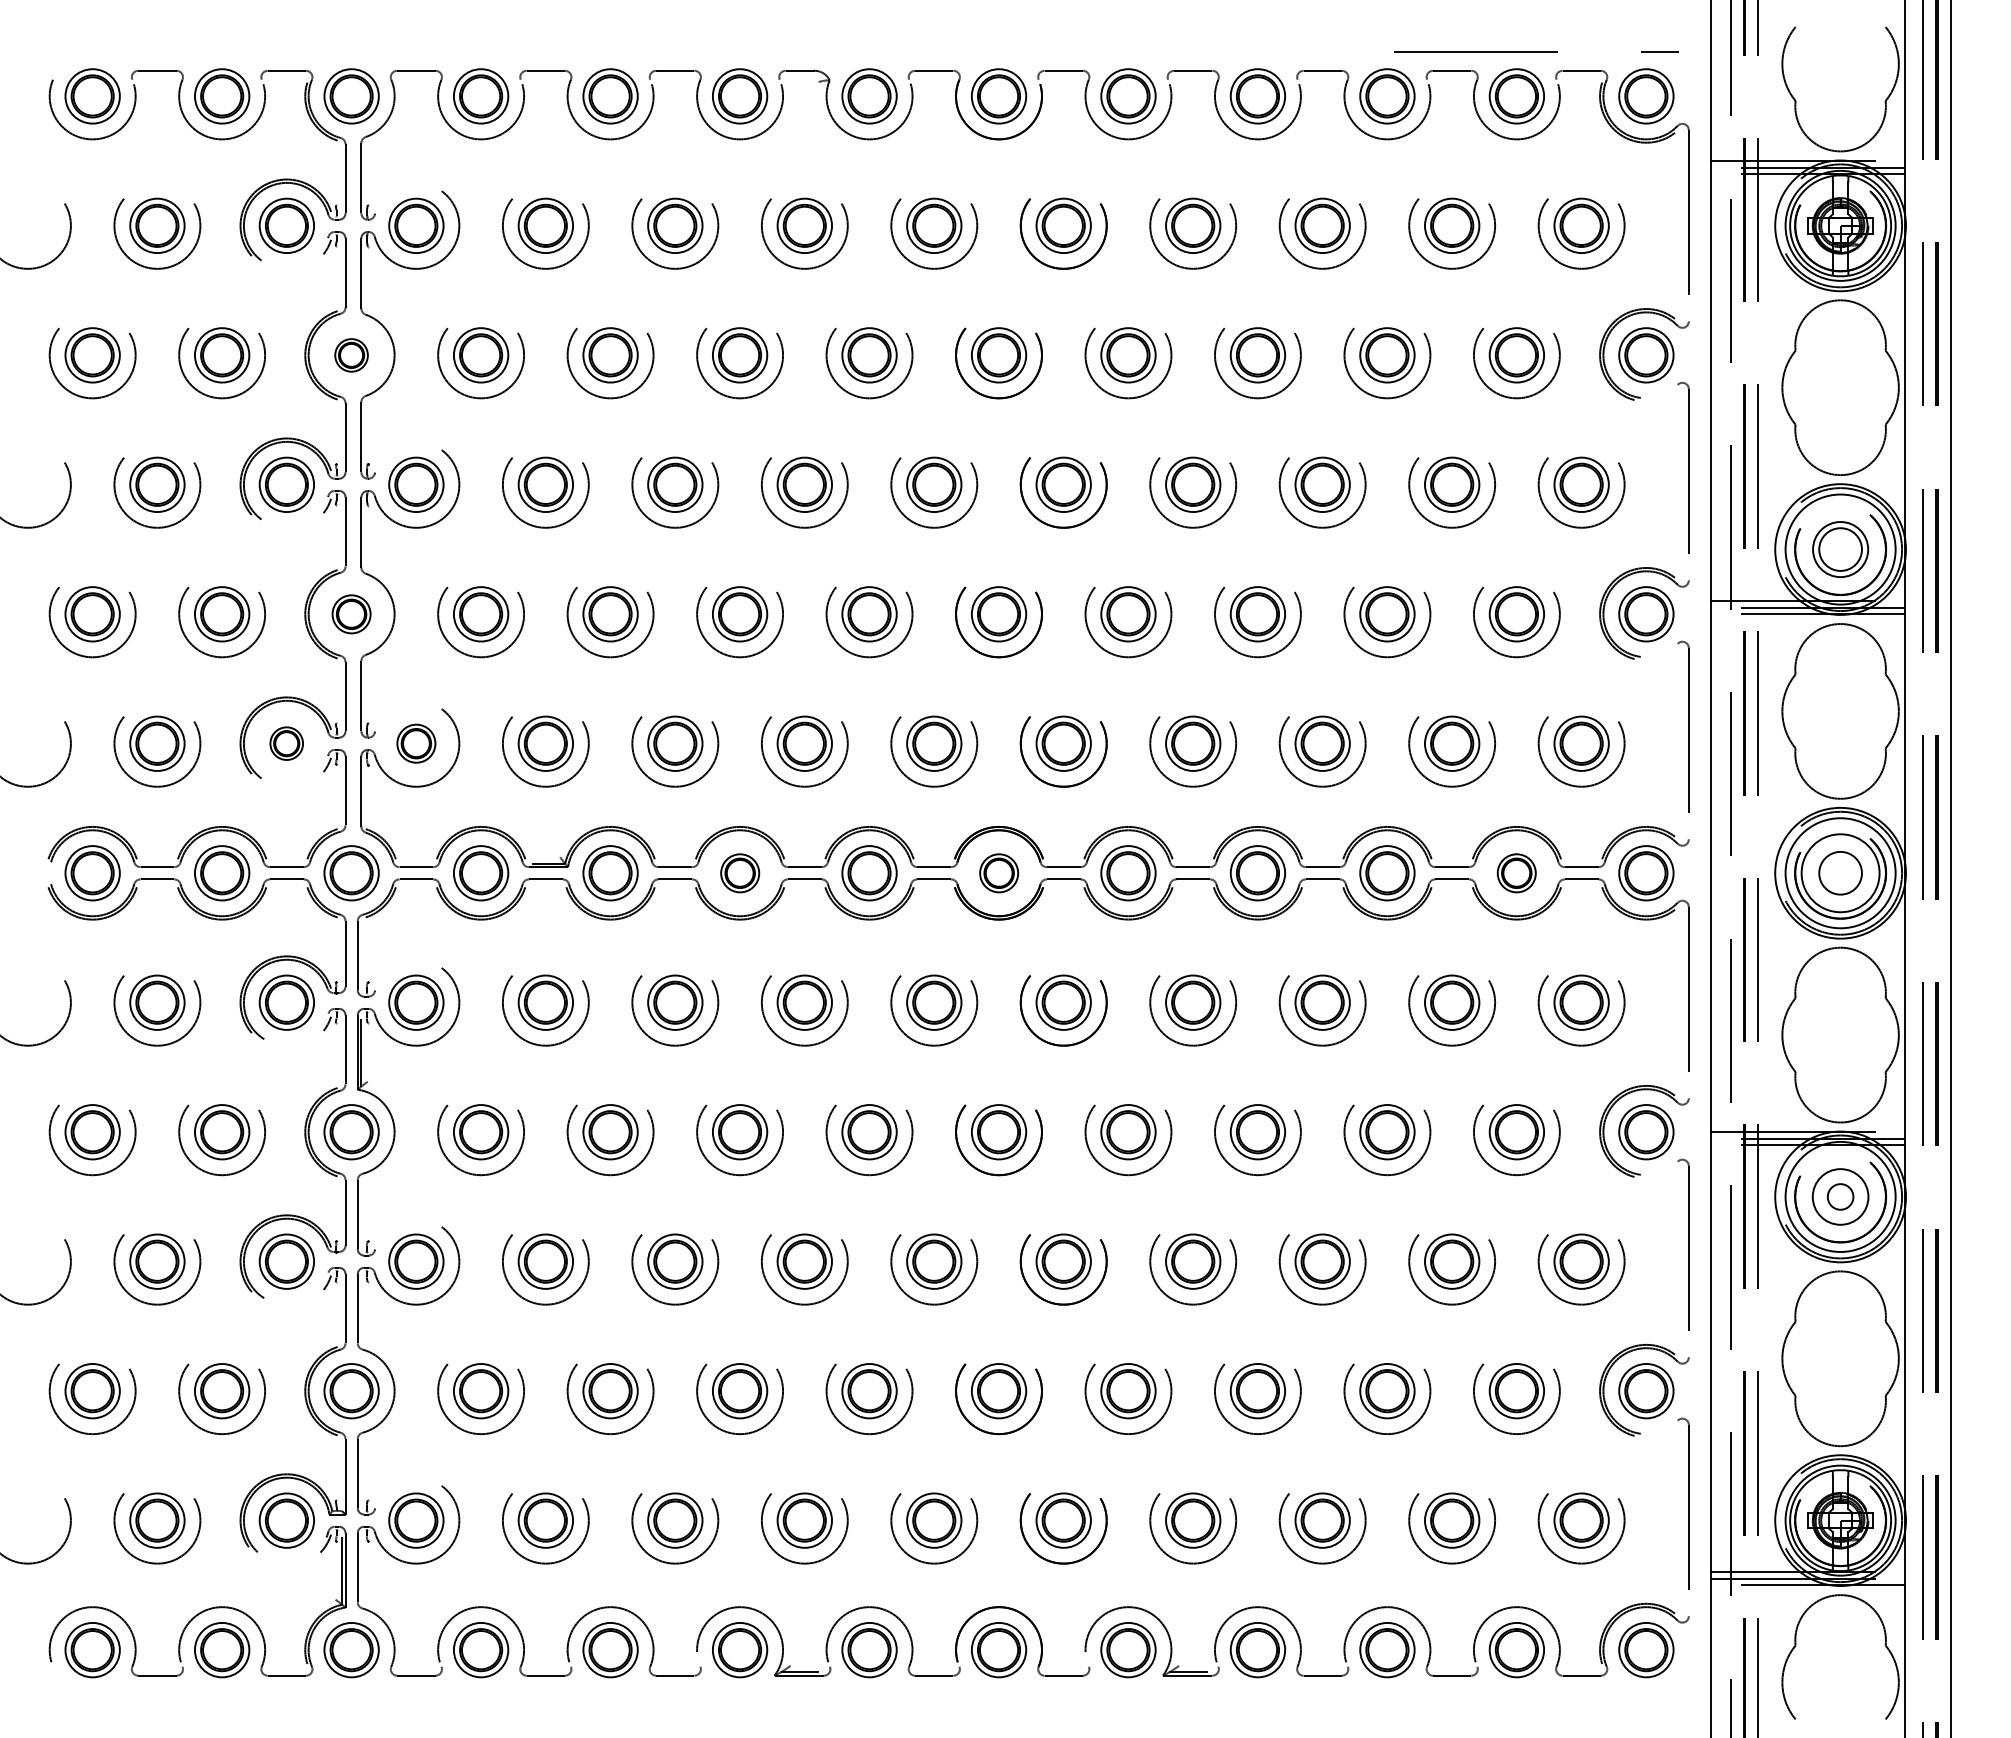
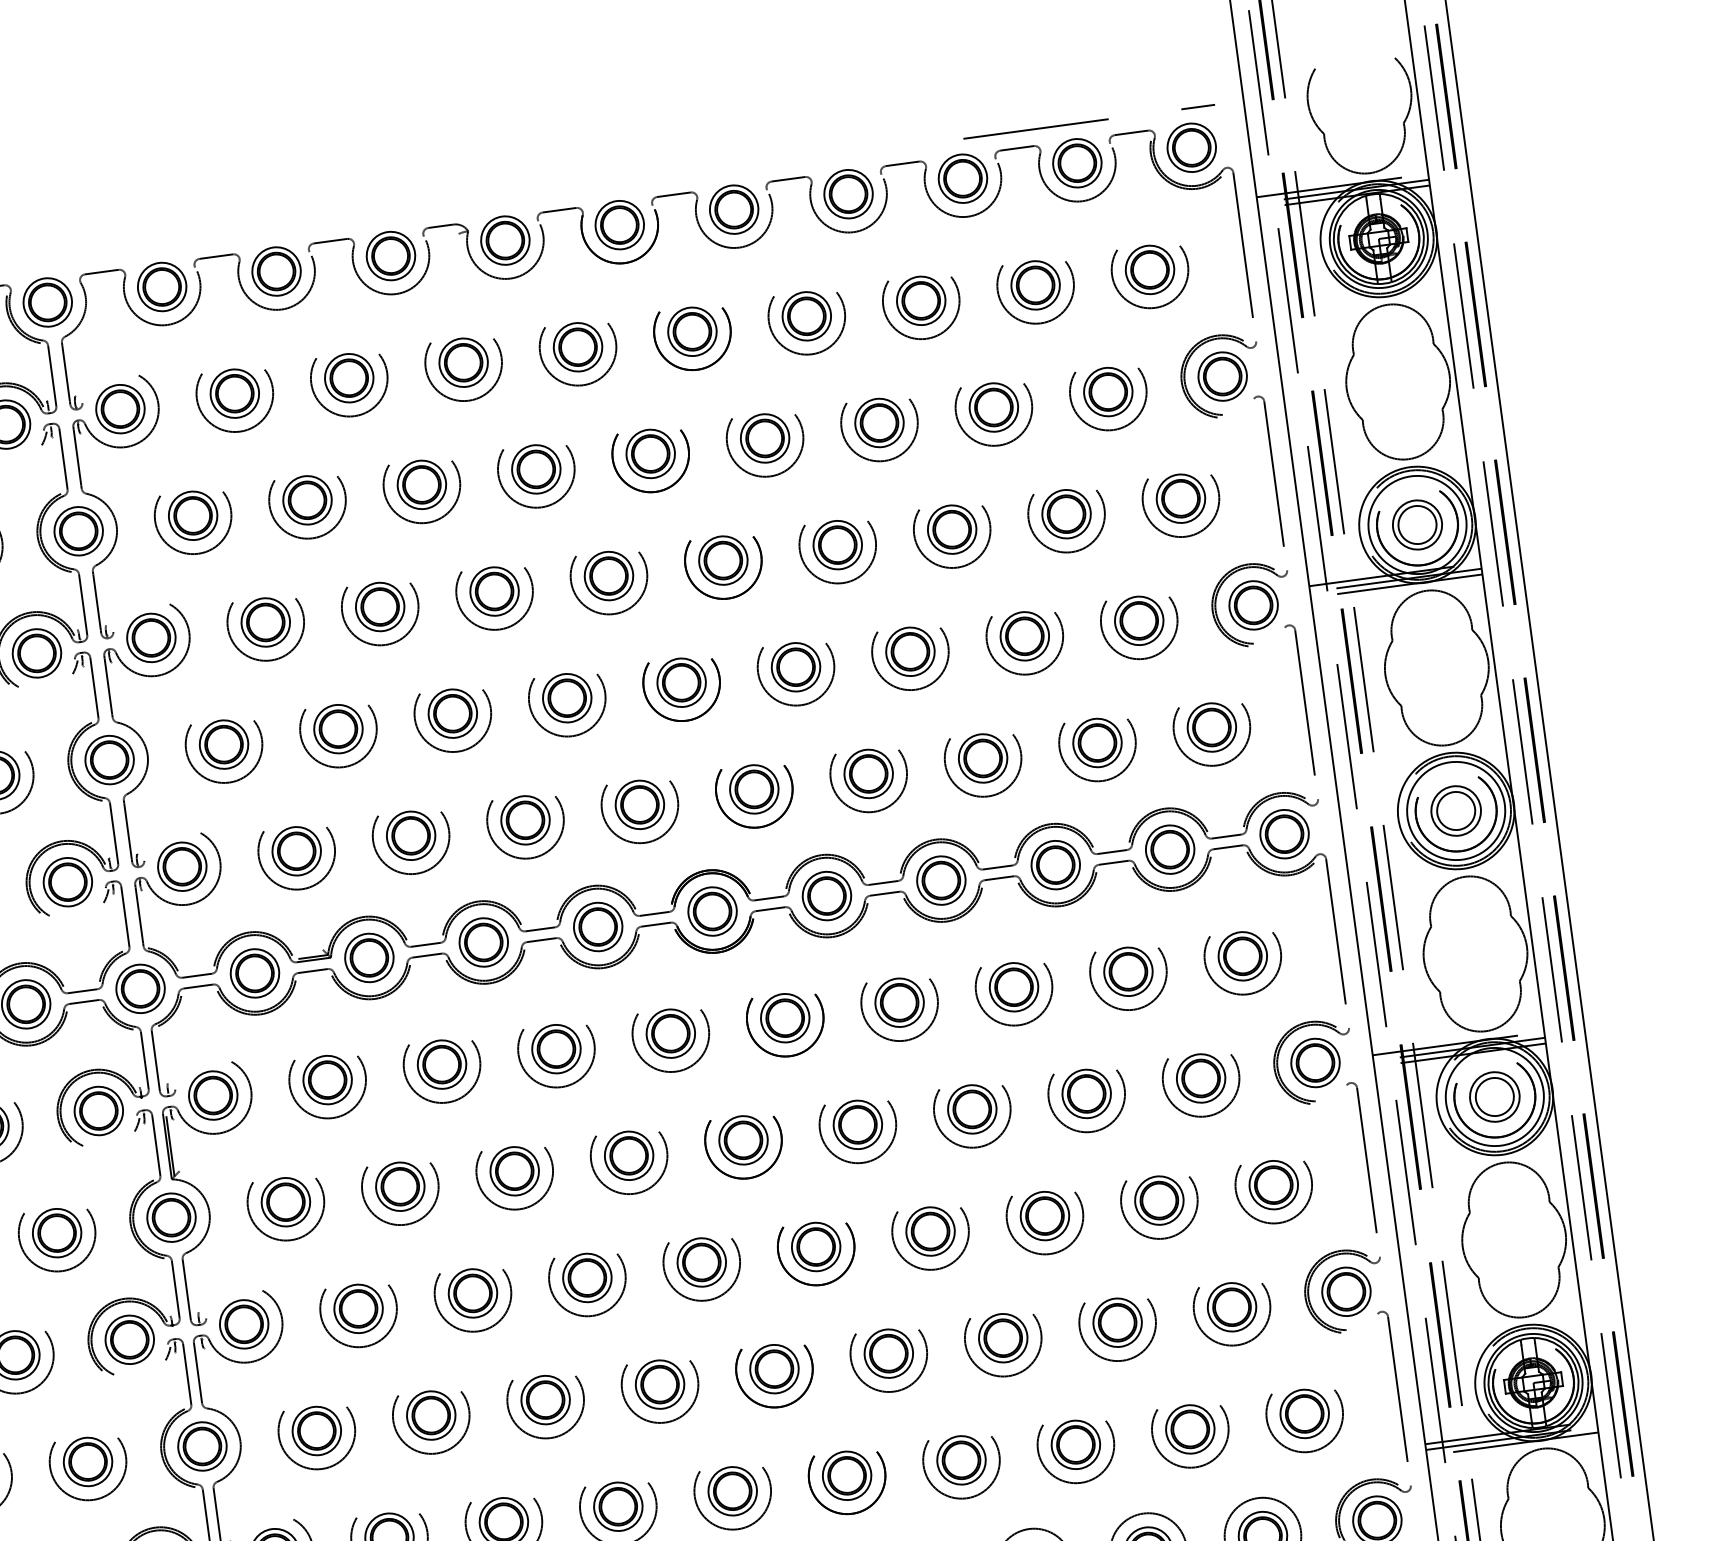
part: (351, 355) -> (78, 531), size x1.67
part: (351, 614) -> (109, 760), size x1.43
part: (286, 743) -> (67, 882), size x1.67
part: (416, 743) -> (182, 866), size x1.43
part: (740, 873) -> (484, 942), size x1.43
part: (999, 873) -> (713, 911), size x1.43
part: (1516, 873) -> (1169, 849), size x1.43
circle: (1840, 873) -> (1456, 811), size x0.71
circle: (1840, 1196) -> (1494, 1096), size x1.67

